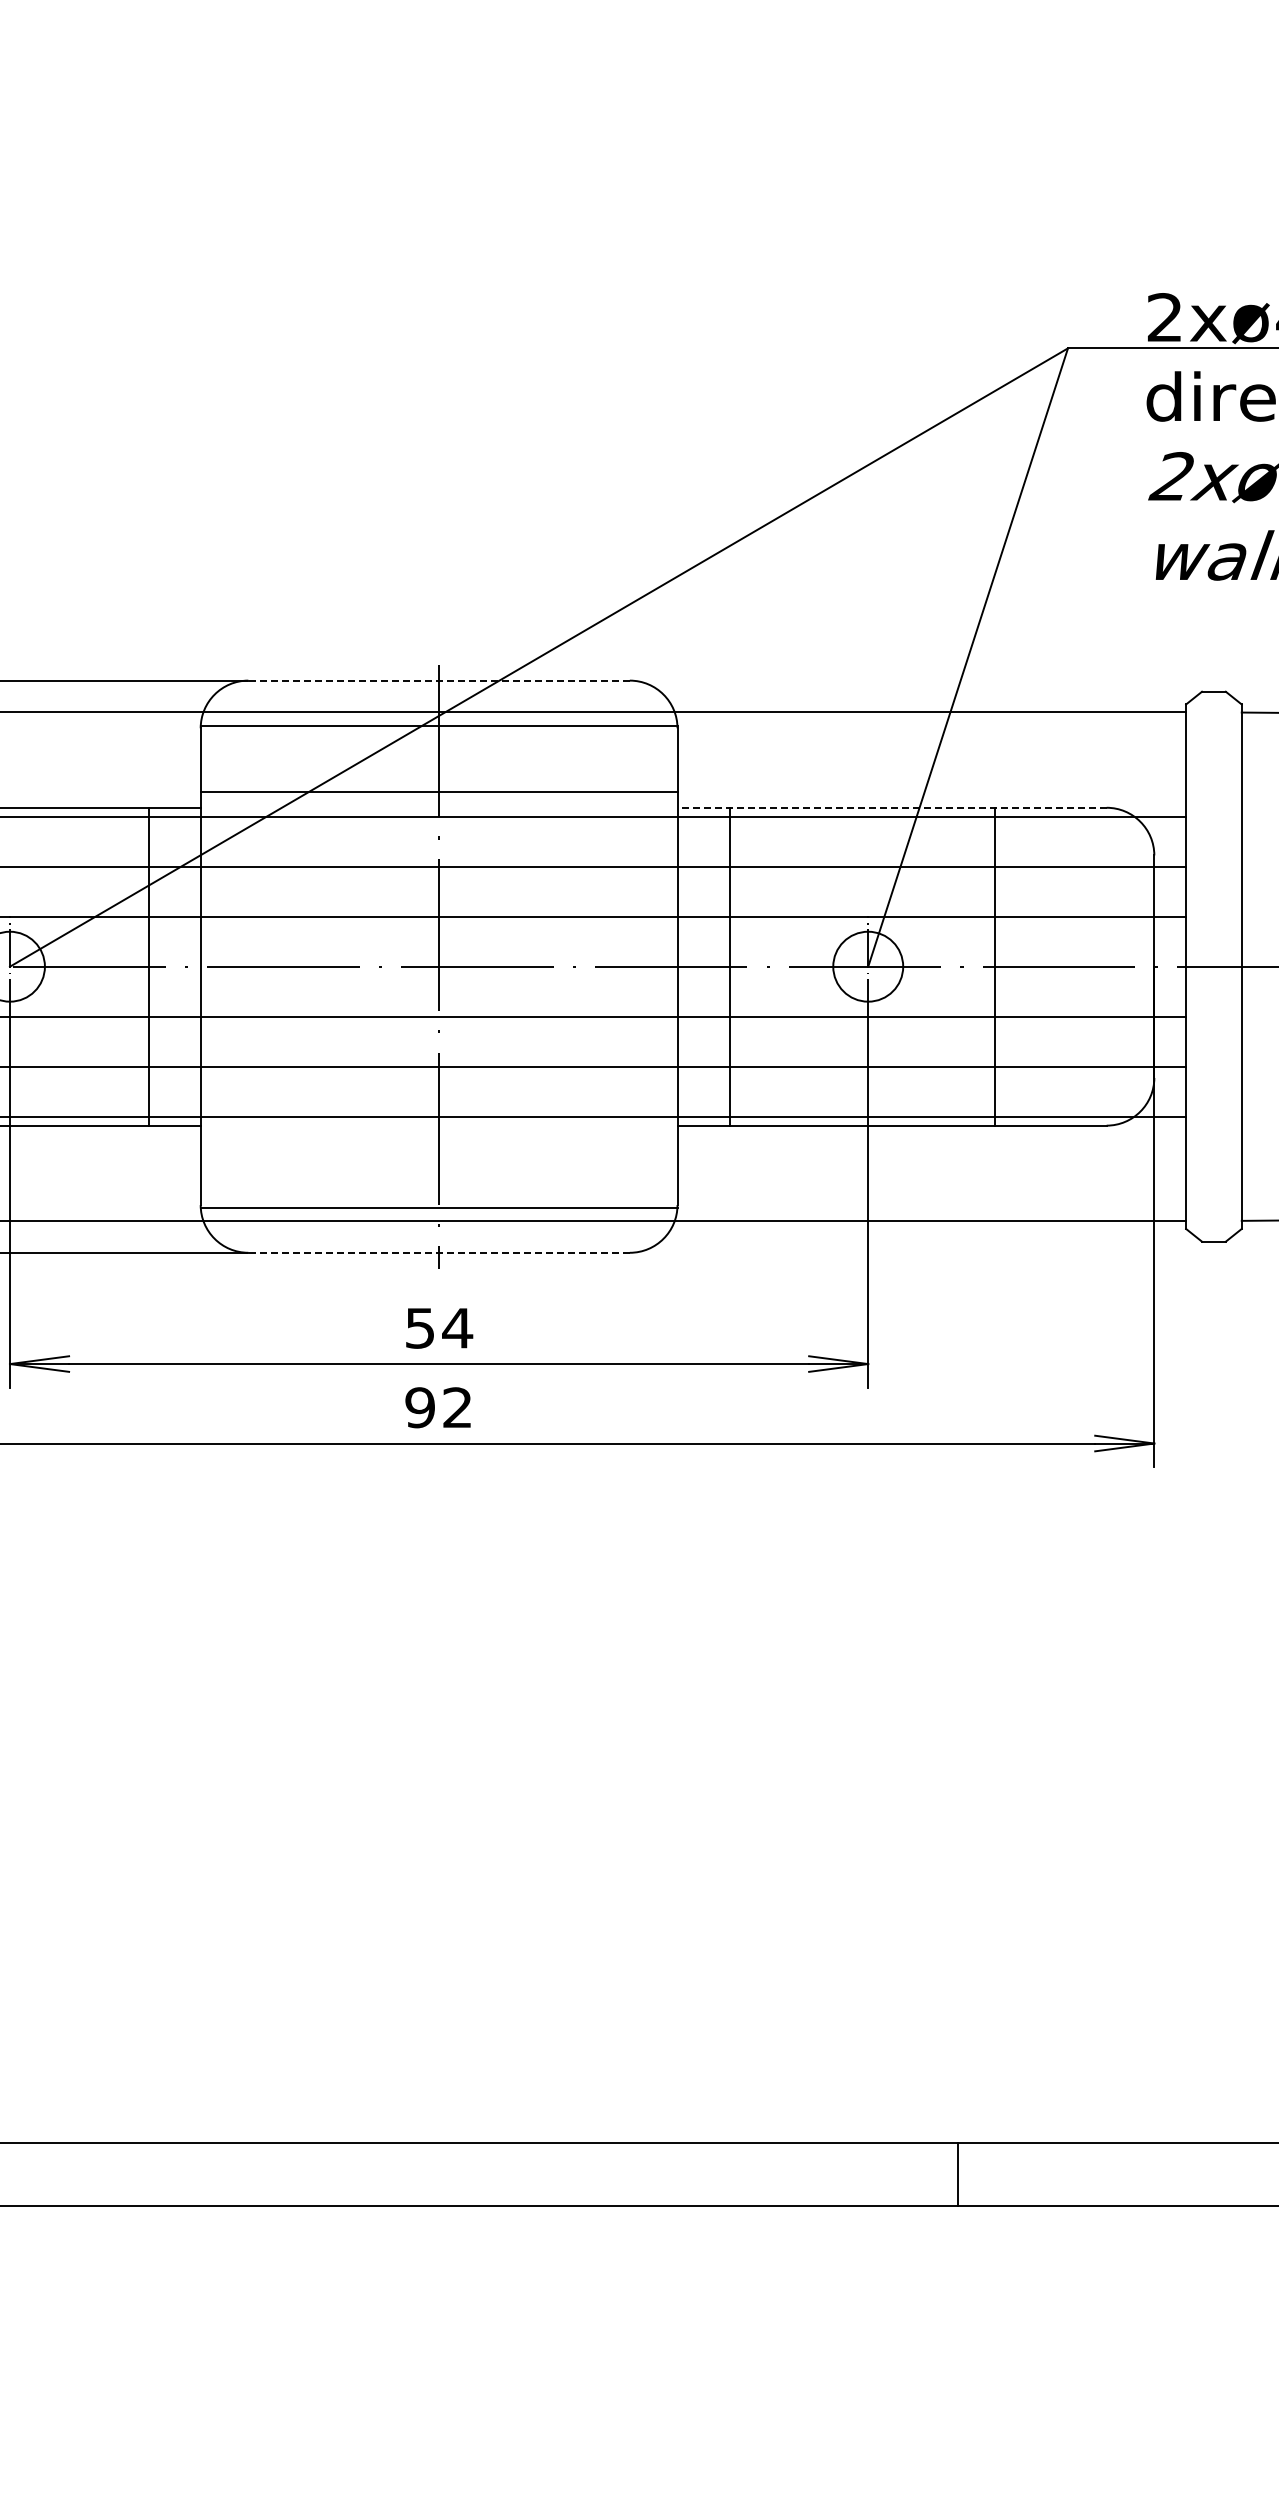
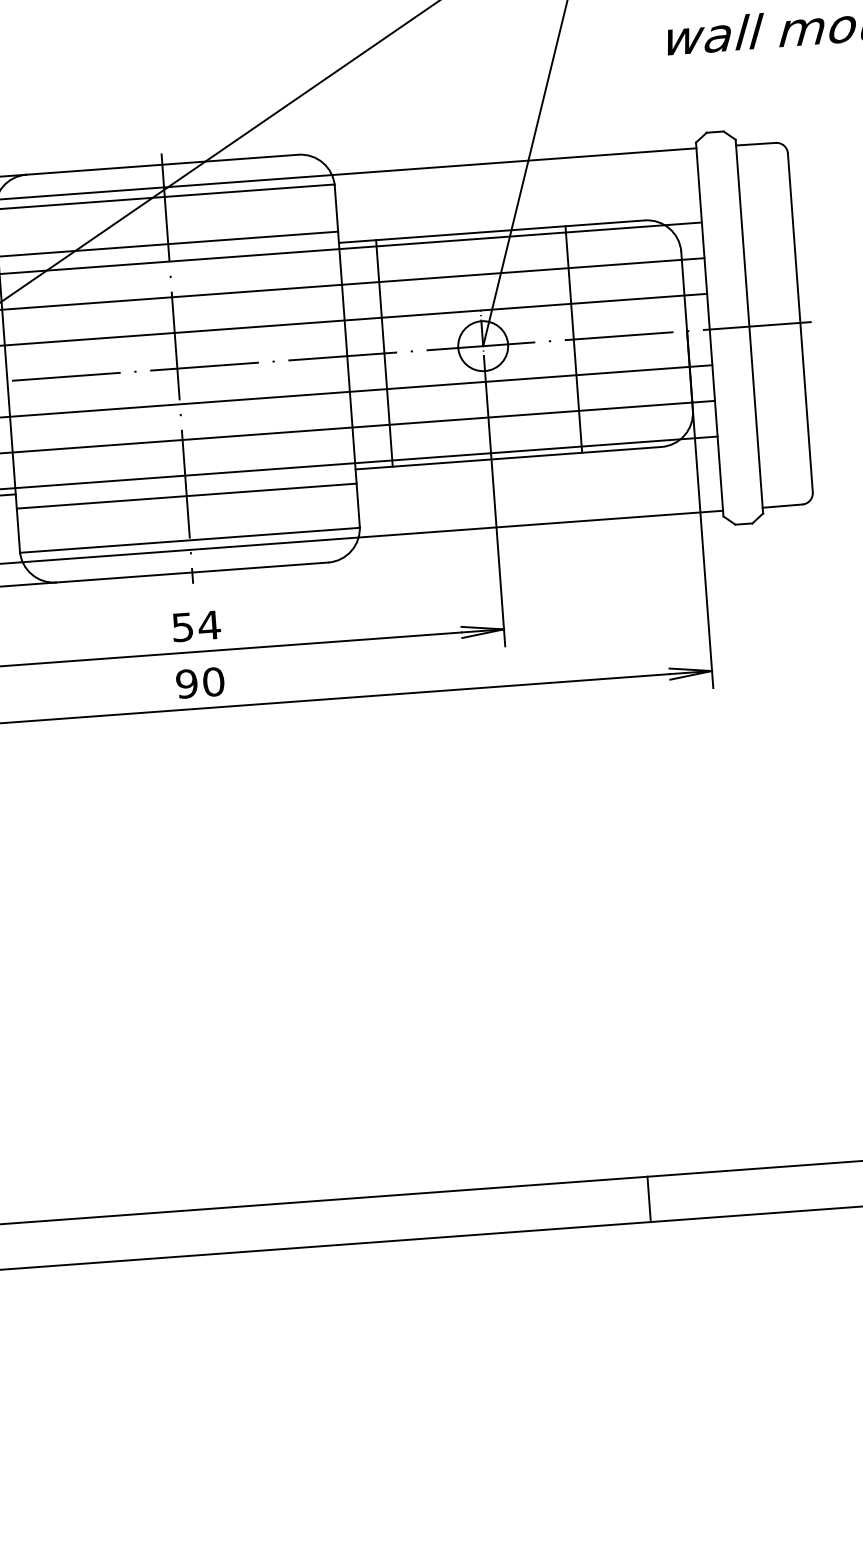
line: (439, 680) -> (162, 164), dashed -> solid
line: (892, 807) -> (492, 231), dashed -> solid
line: (438, 1145) -> (186, 496), added
line: (439, 1252) -> (192, 572), dashed -> solid
text: (457, 1407) -> (213, 681), 92 -> 90
line: (958, 2174) -> (649, 1199), moved

